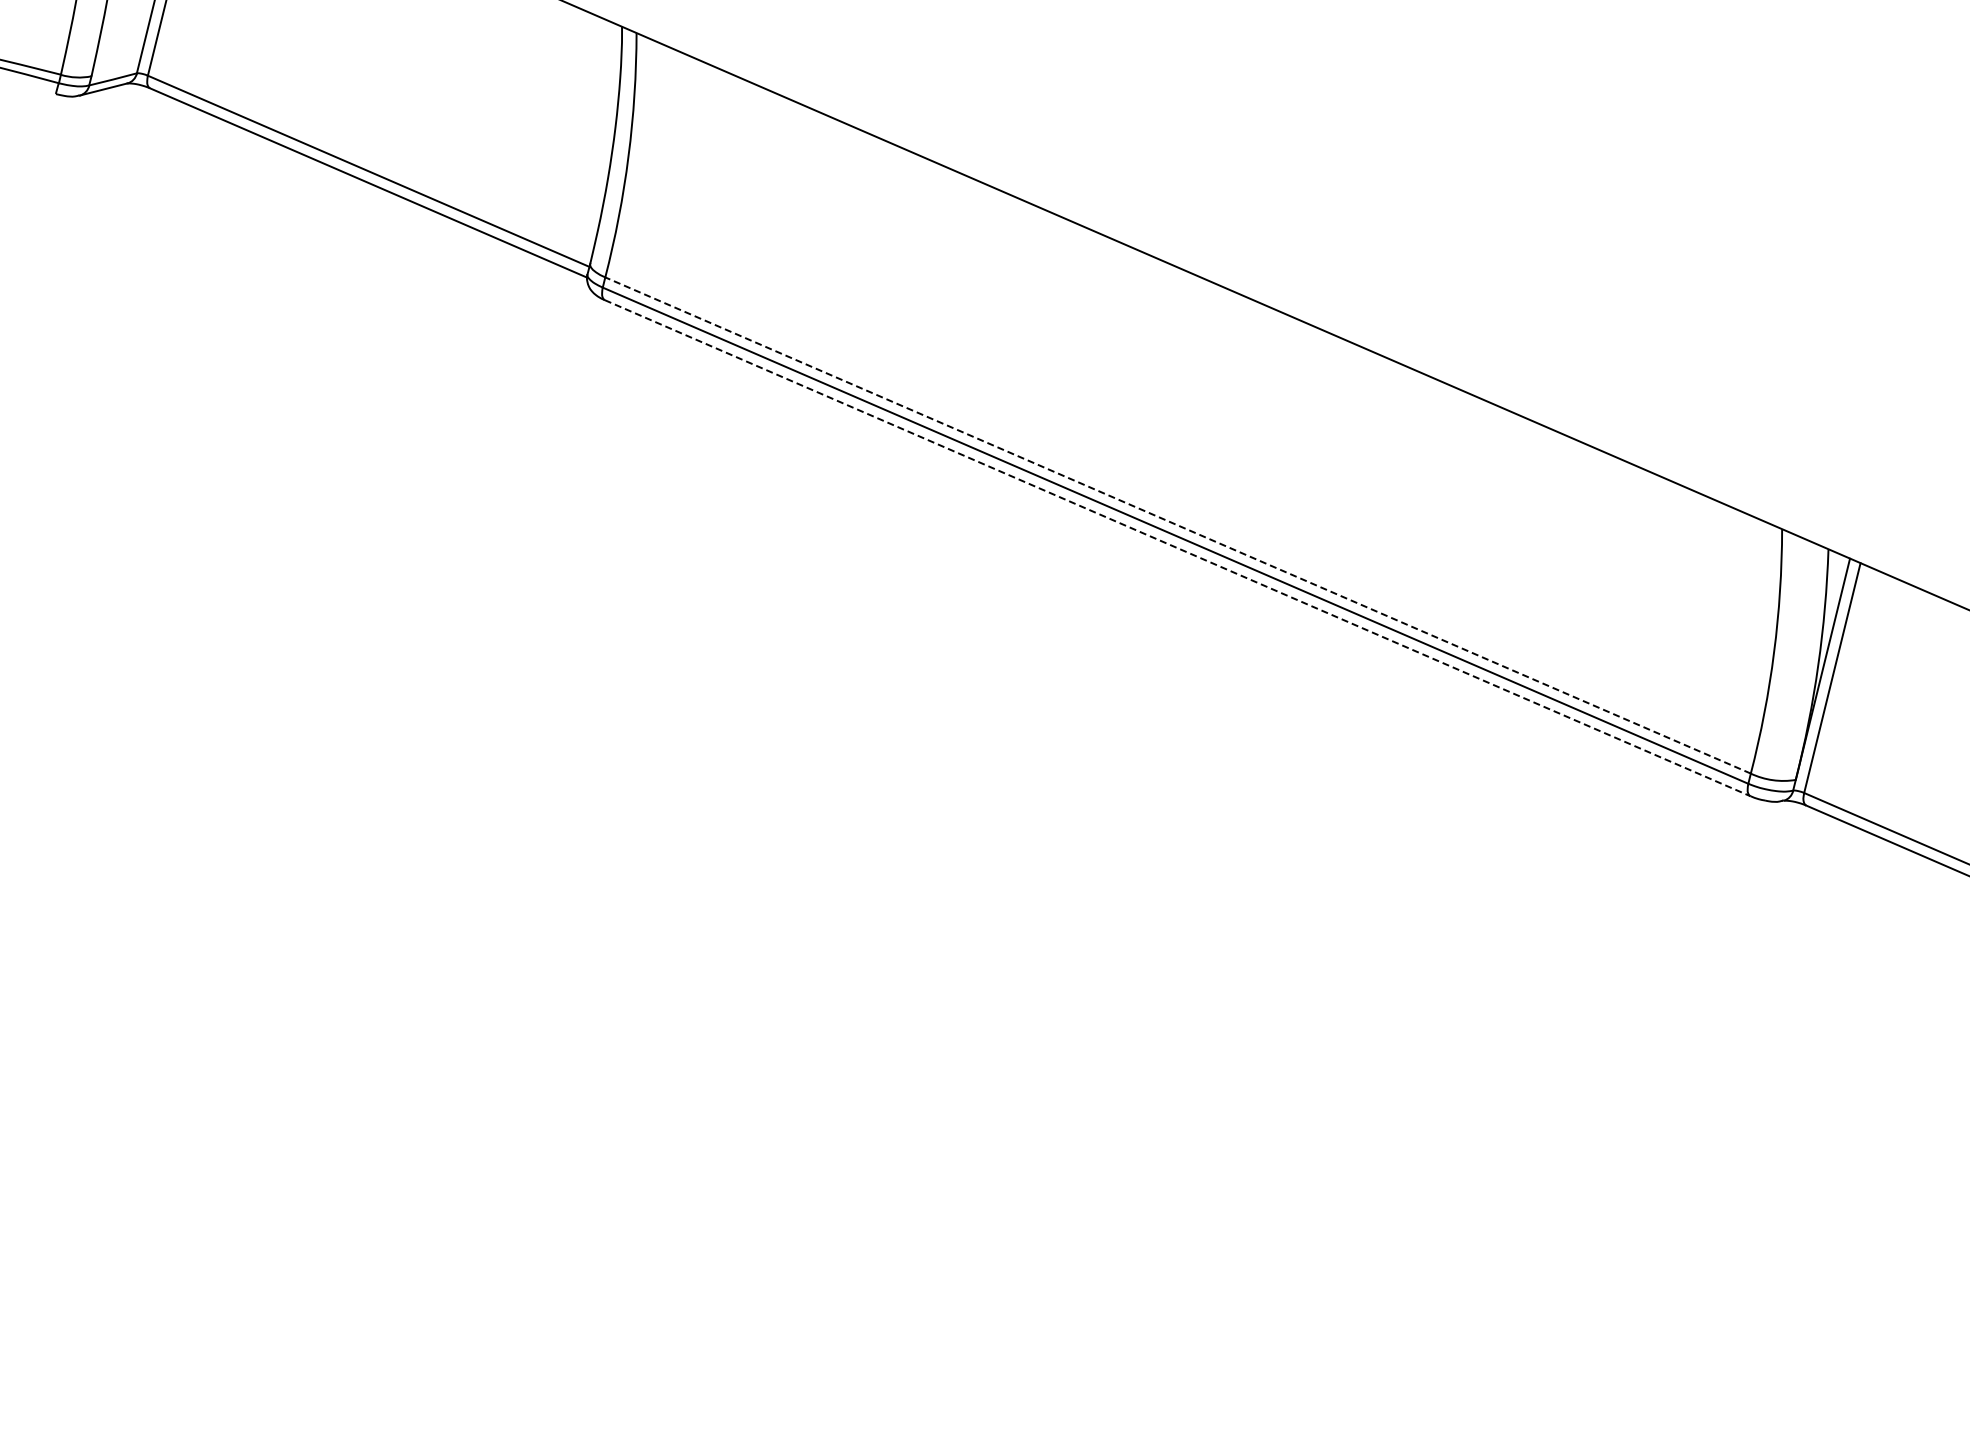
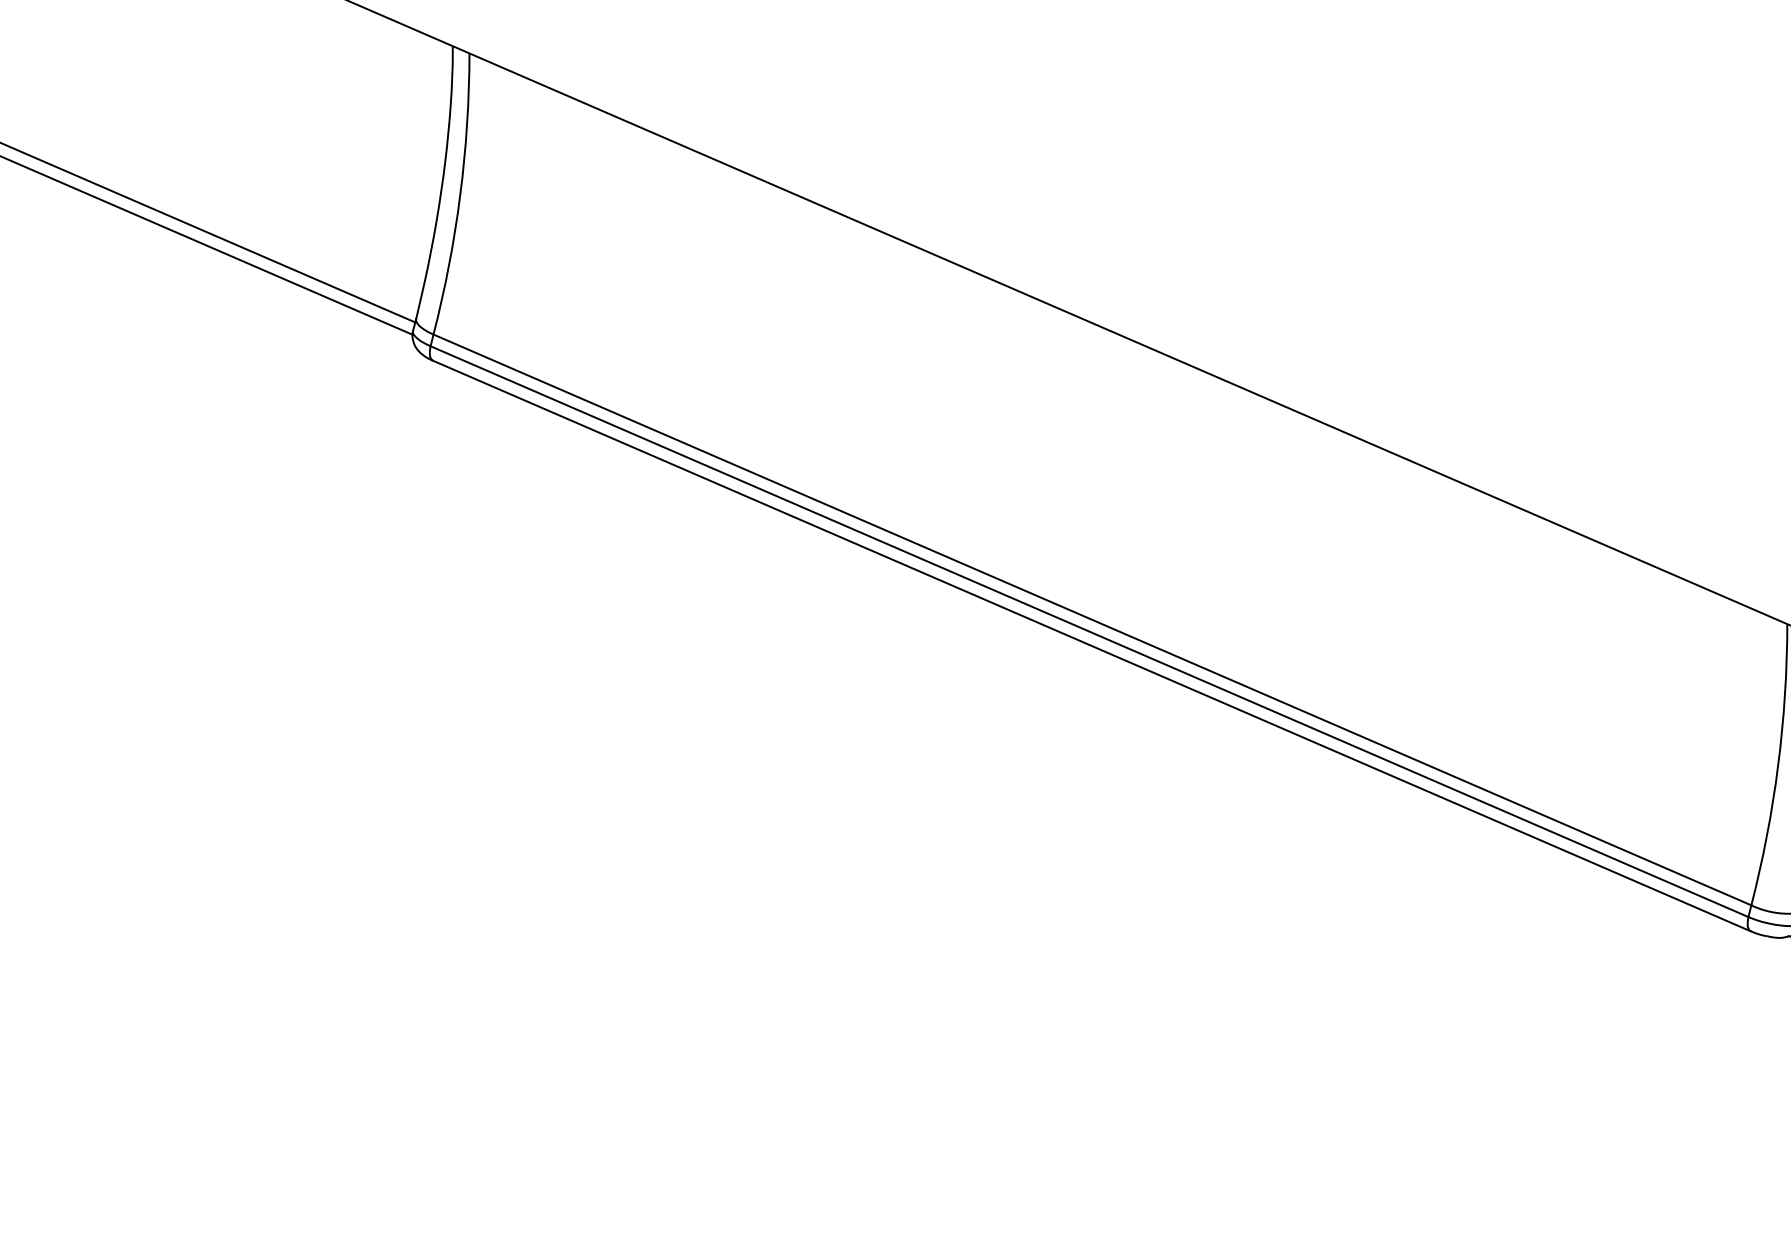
line: (1177, 525) -> (1091, 619), dashed -> solid
line: (1178, 548) -> (1092, 646), dashed -> solid

